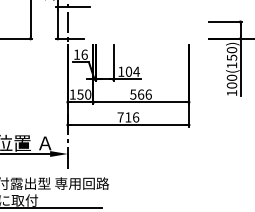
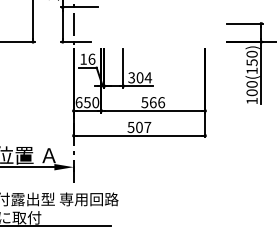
text: (121, 71) -> (131, 77), 104 -> 304
text: (72, 94) -> (78, 102), 150 -> 650
text: (128, 117) -> (139, 127), 716 -> 507

